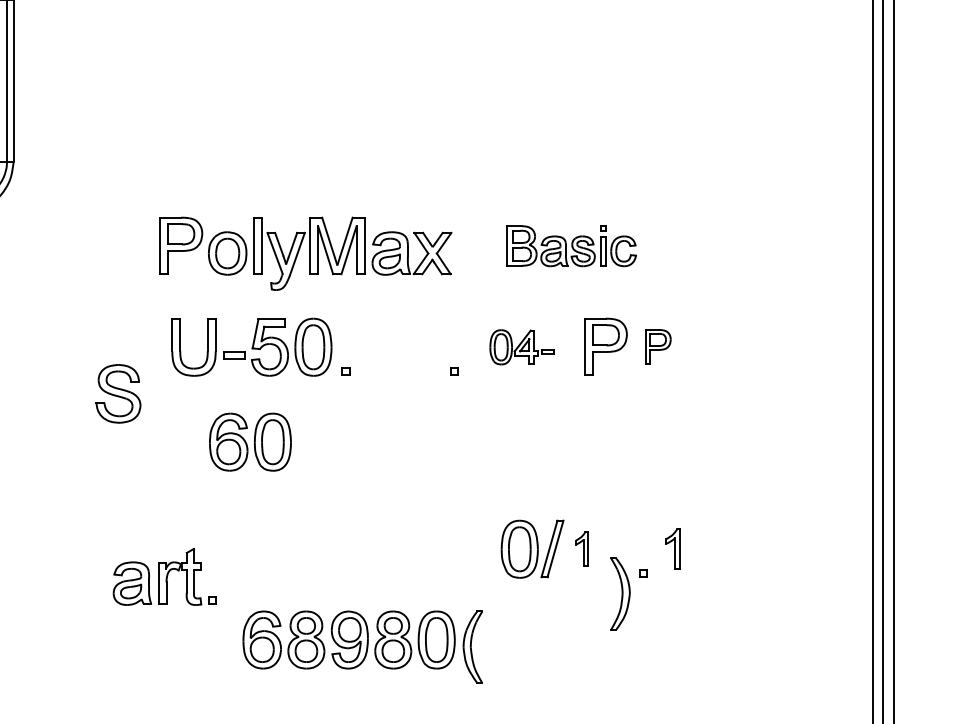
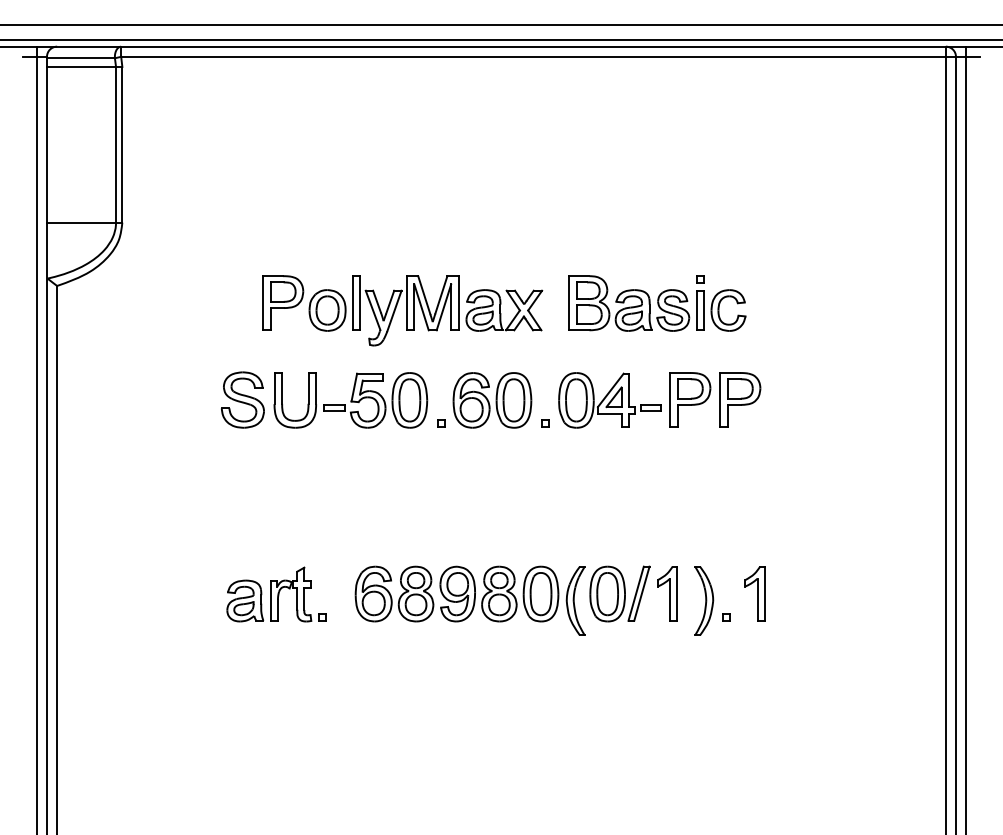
part: (571, 246) -> (657, 303), size x1.43
part: (658, 346) -> (740, 399), size x1.67
part: (521, 347) -> (609, 400), size x1.67
part: (118, 393) -> (242, 399), moved
part: (250, 442) -> (492, 400), moved
part: (582, 548) -> (667, 593), size x1.67
part: (672, 548) -> (754, 593), size x1.43
part: (164, 576) -> (276, 594), moved
part: (620, 593) -> (704, 600), moved
part: (362, 646) -> (469, 600), moved

